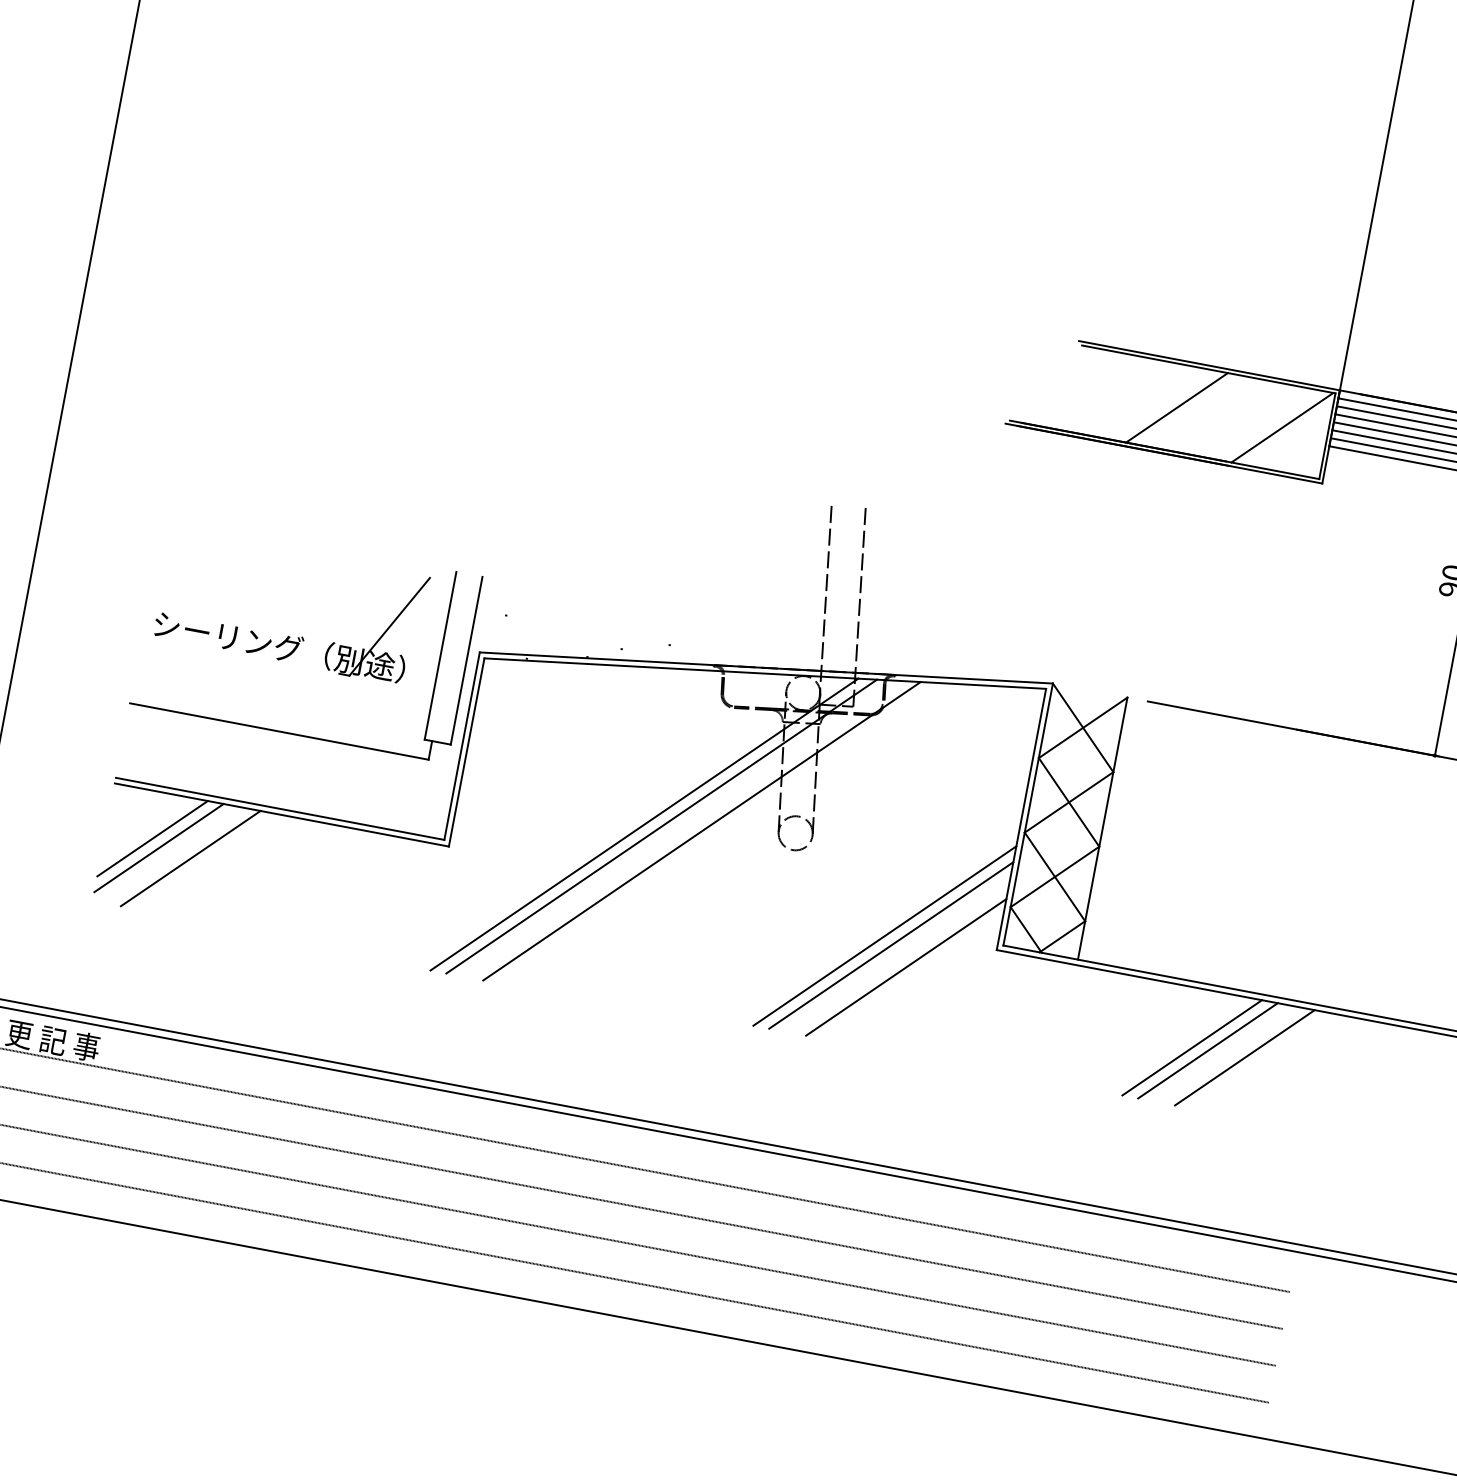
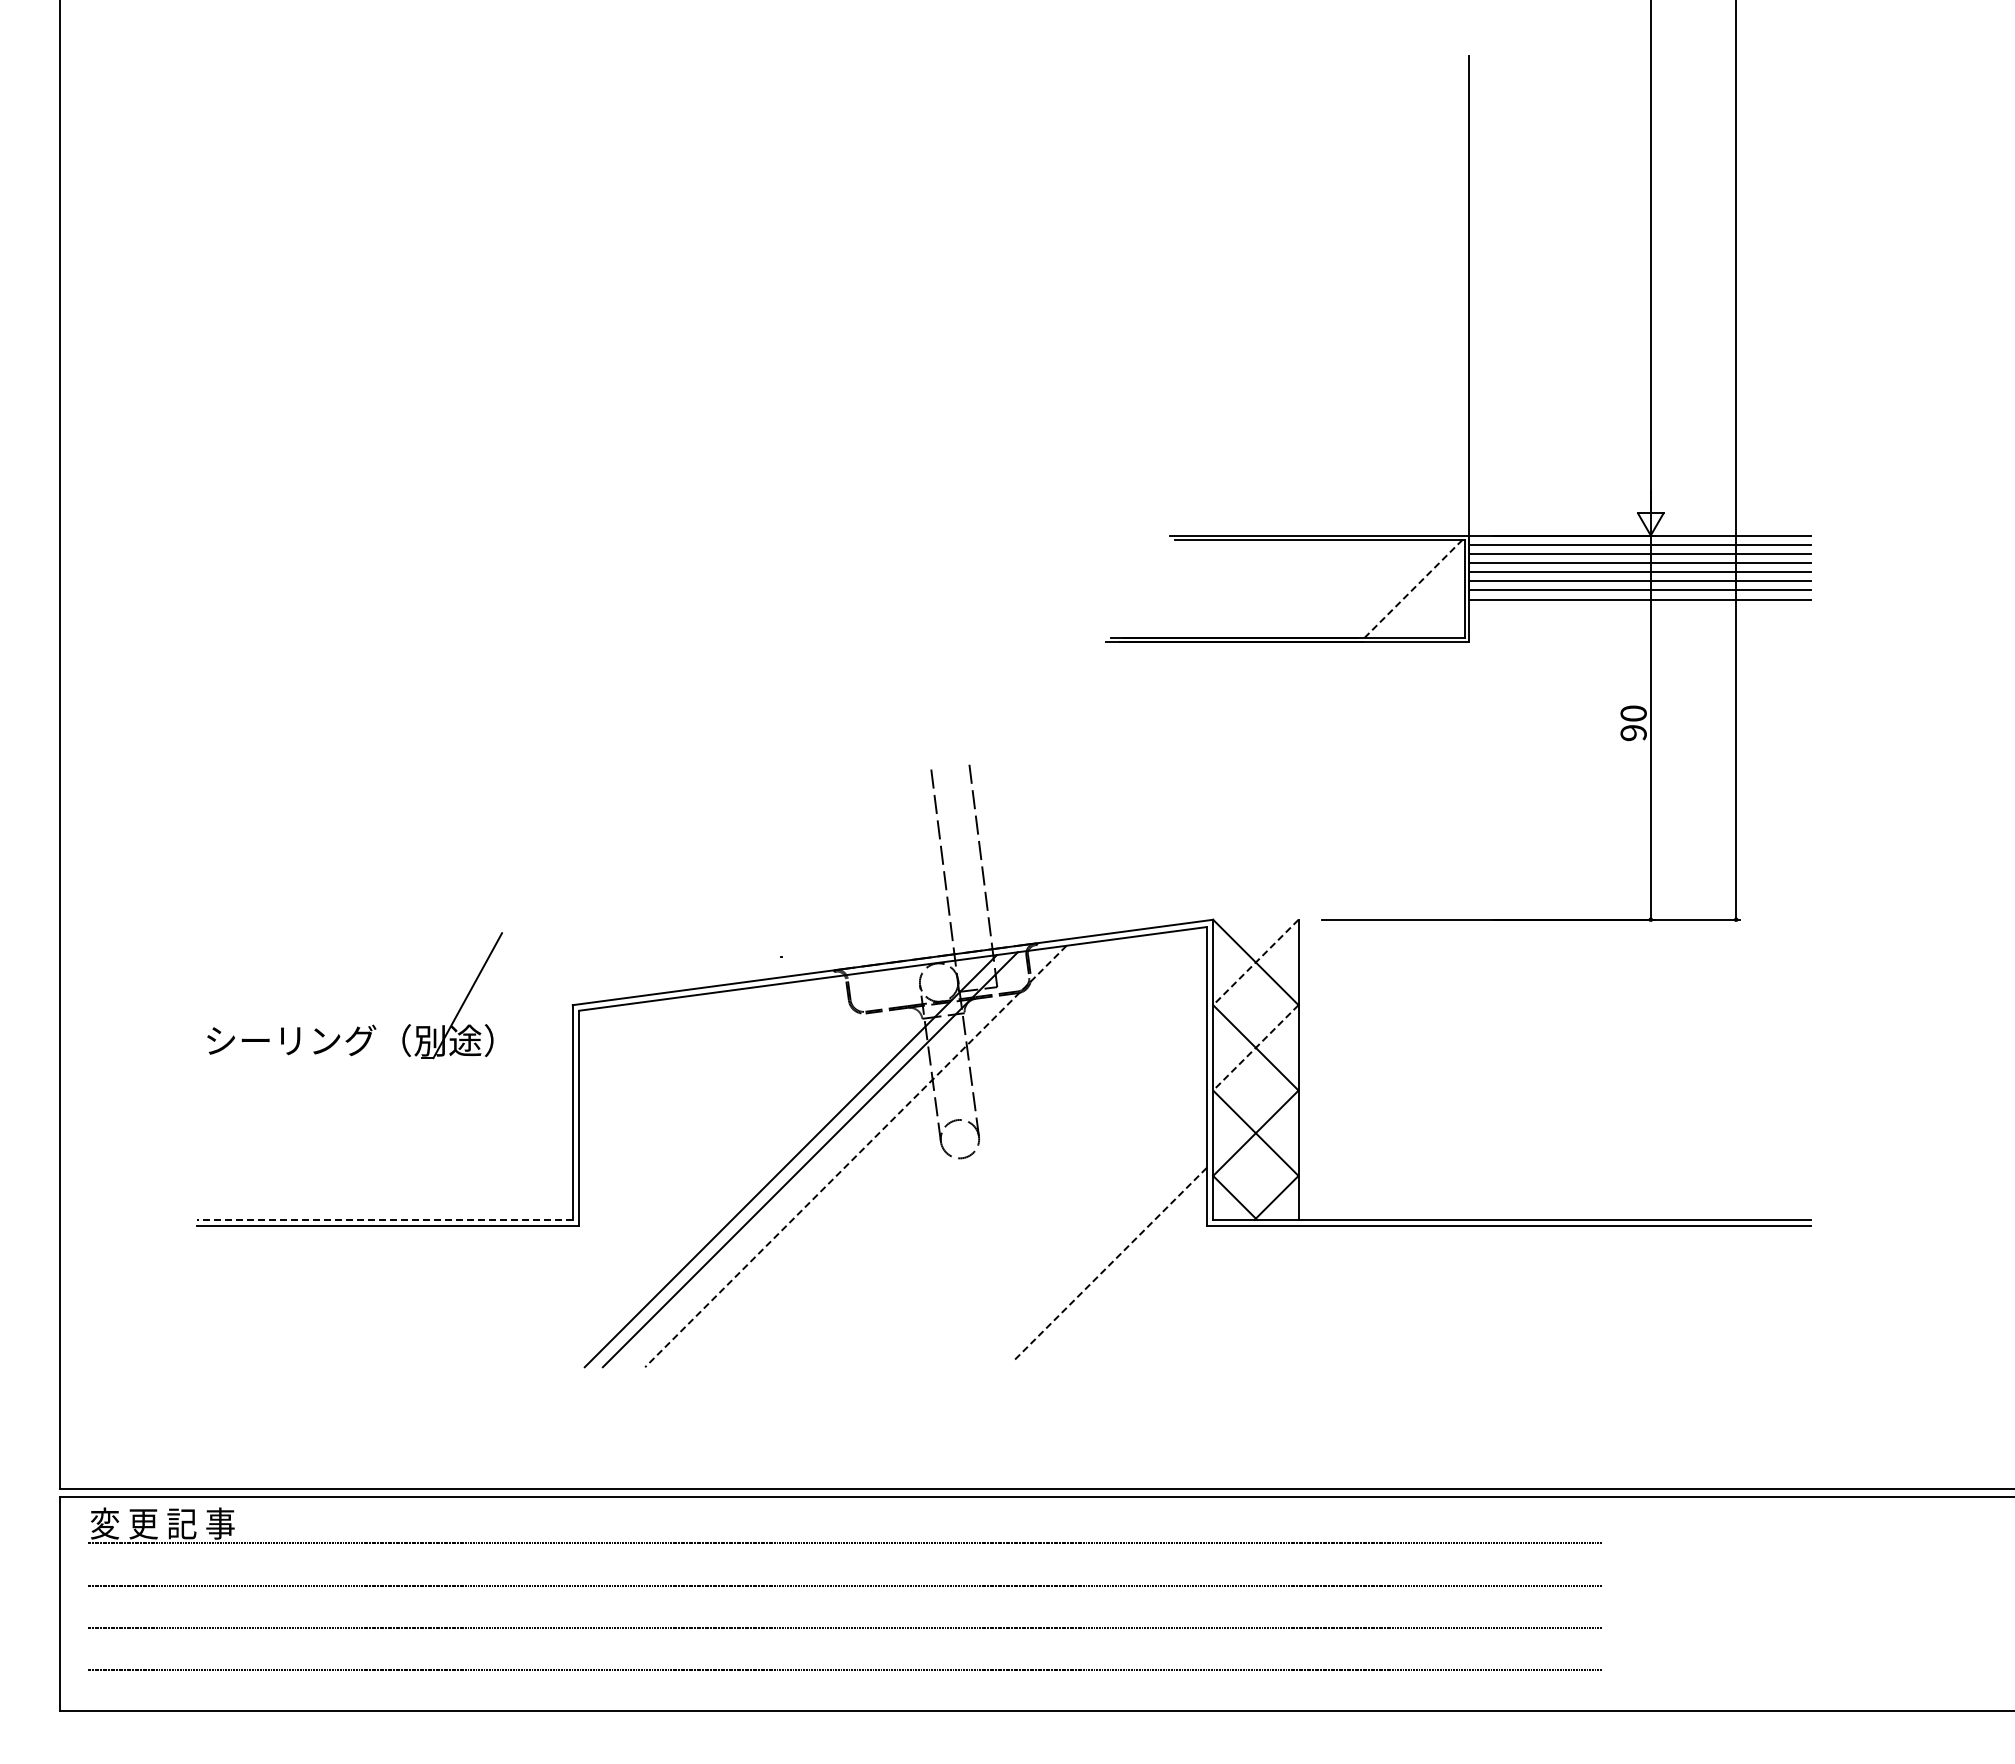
line: (1176, 407) -> (1292, 588), removed
line: (1282, 427) -> (1413, 588), solid -> dashed
line: (1082, 727) -> (1255, 962), solid -> dashed
part: (288, 733) -> (378, 1134), removed
line: (1068, 802) -> (1255, 1048), solid -> dashed
line: (280, 808) -> (384, 1219), solid -> dashed
line: (701, 831) -> (855, 1156), solid -> dashed
line: (152, 838) -> (249, 1279), removed
line: (158, 847) -> (258, 1288), removed
line: (190, 858) -> (295, 1293), removed
line: (884, 935) -> (1079, 1233), removed
line: (890, 944) -> (1088, 1242), removed
line: (905, 967) -> (1109, 1264), solid -> dashed
line: (1192, 1047) -> (1443, 1293), removed
line: (1208, 1050) -> (1461, 1293), removed
line: (1244, 1057) -> (1503, 1293), removed

